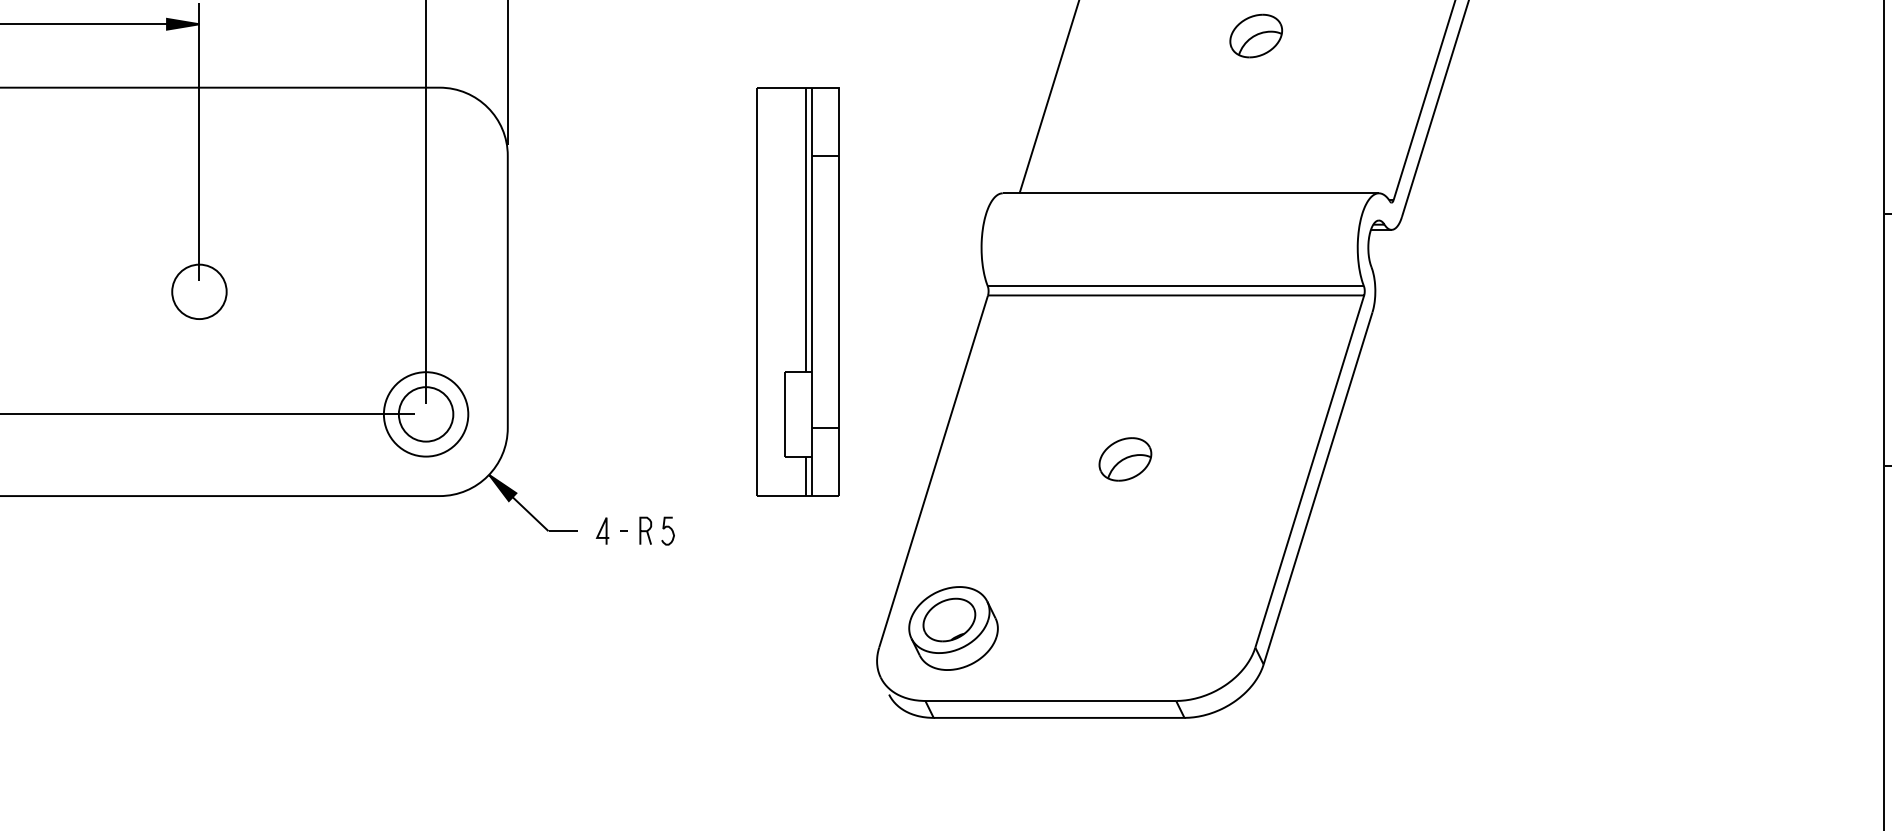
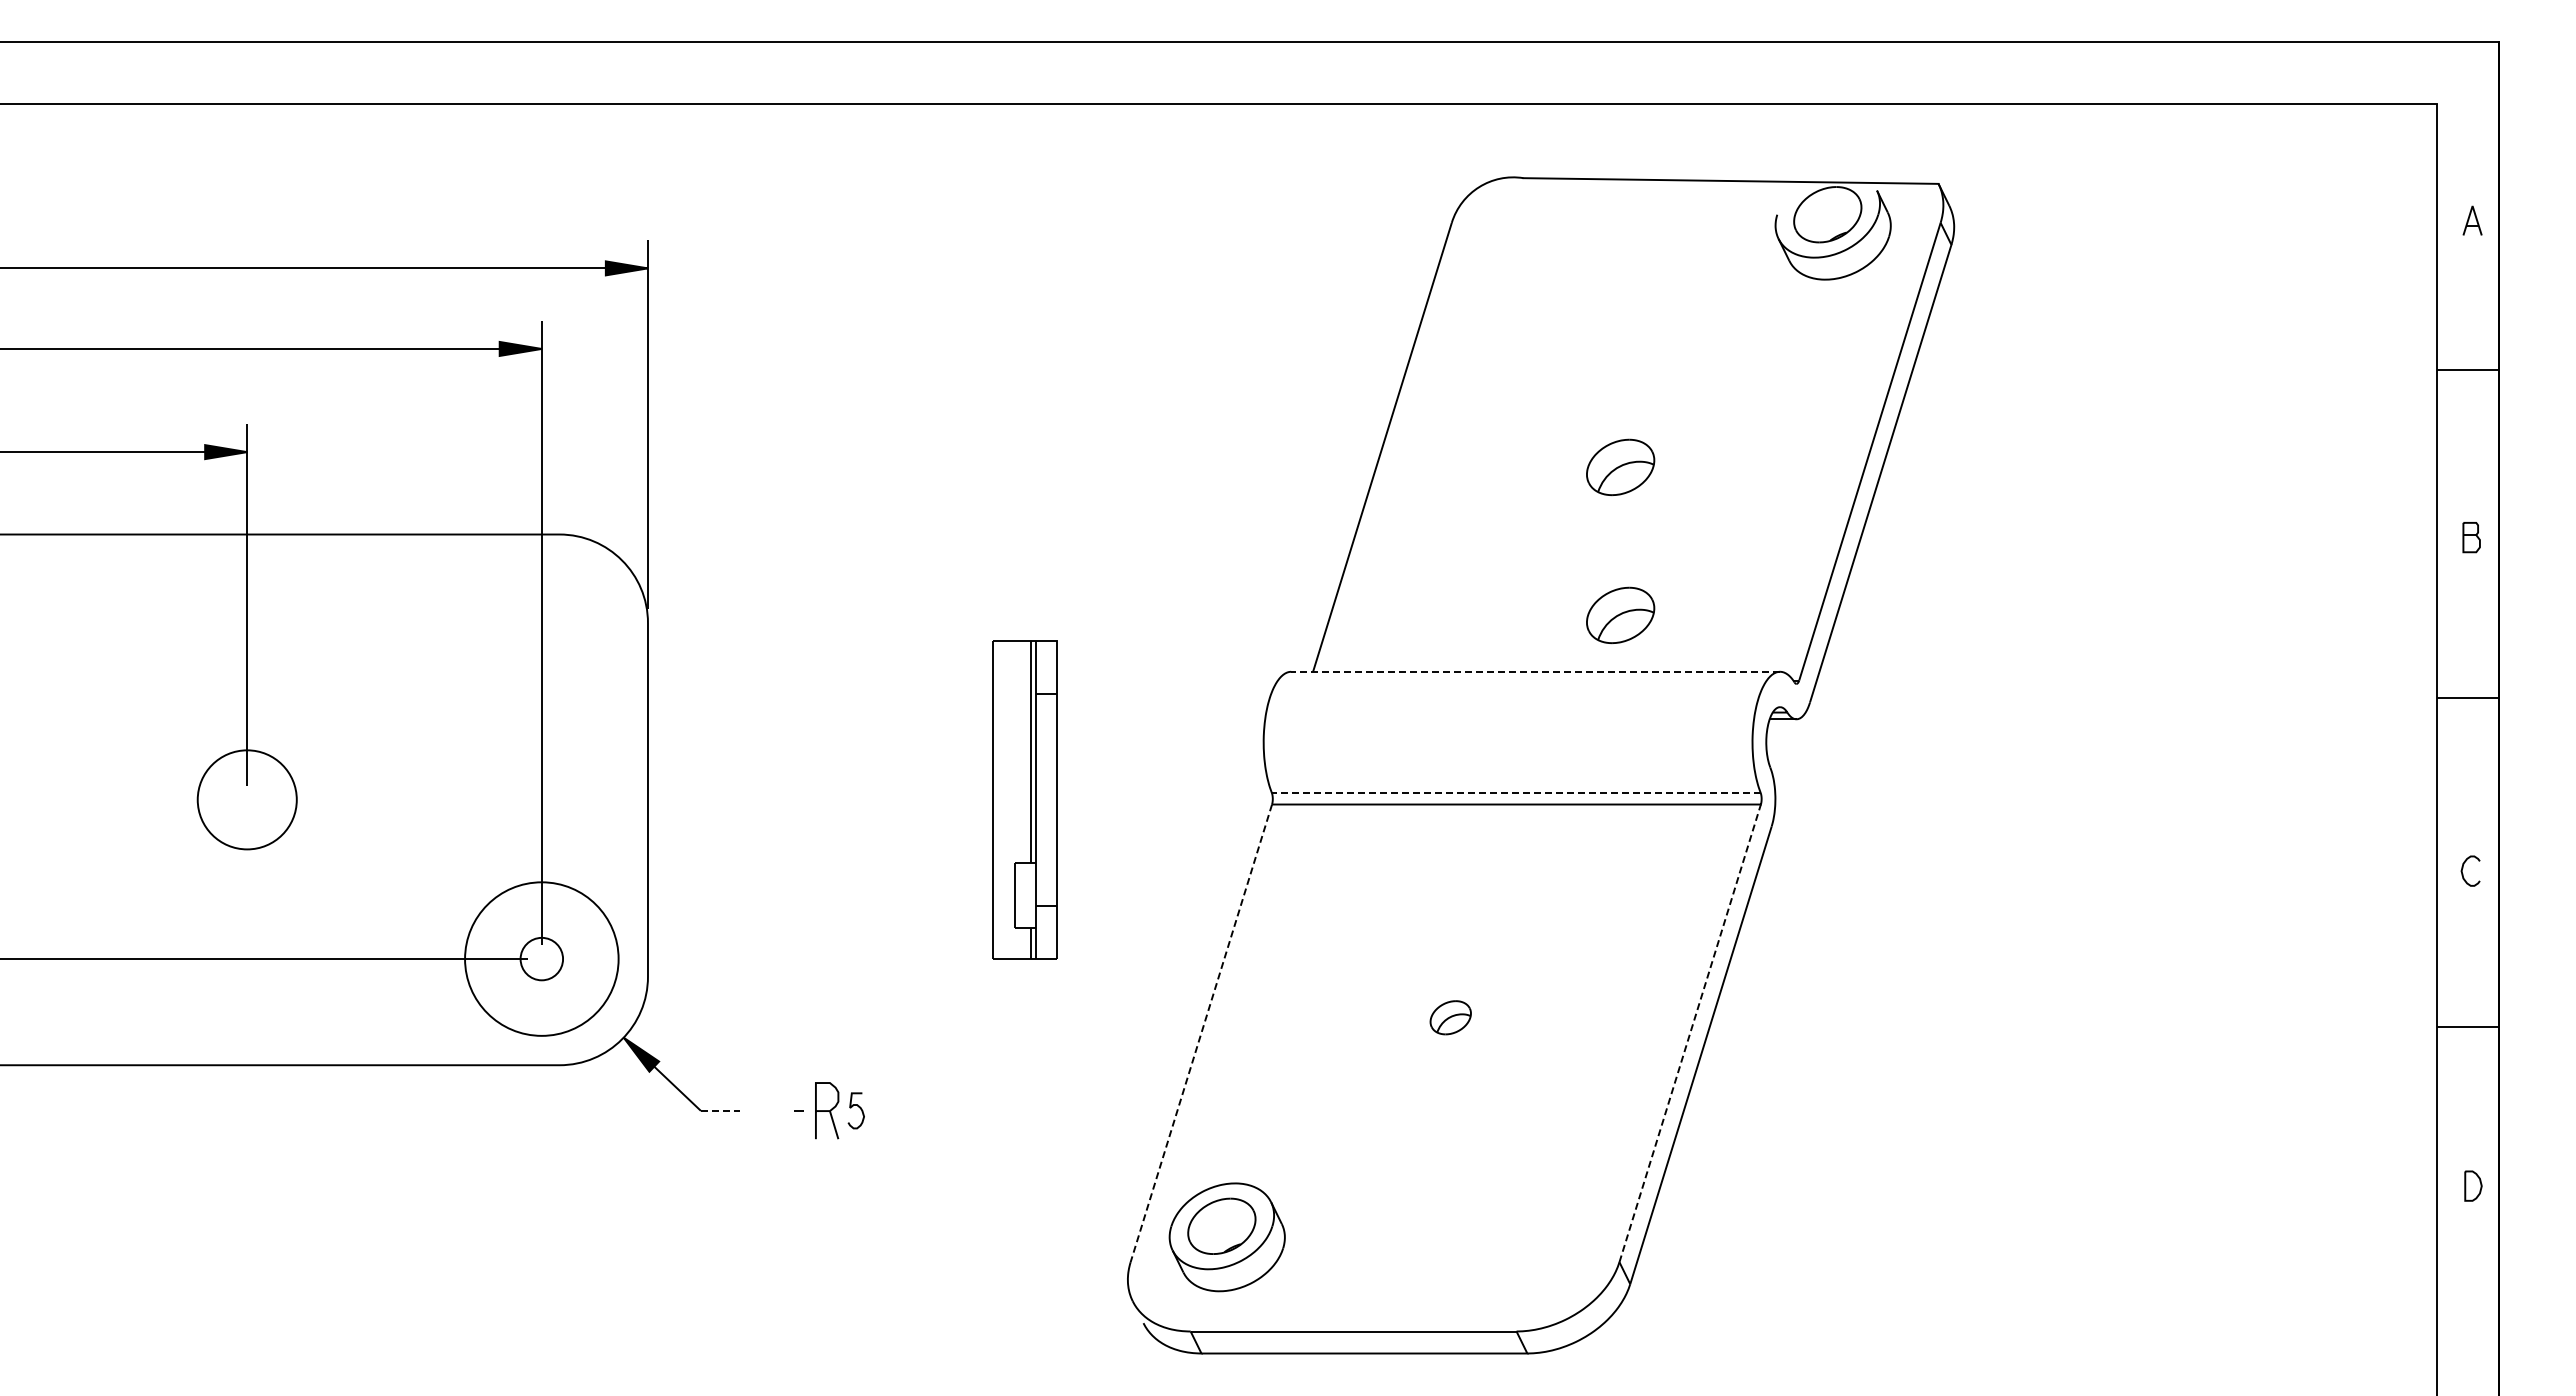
part: (1256, 149) -> (1620, 614), added
line: (1190, 193) -> (1535, 671), solid -> dashed
line: (1175, 286) -> (1515, 792), solid -> dashed
circle: (198, 291) -> (246, 799), size x1.4
part: (797, 291) -> (1024, 799), size x0.6
circle: (425, 413) -> (541, 958), size x0.6
circle: (425, 413) -> (541, 958), size x1.4
part: (1125, 459) -> (1450, 1017), size x0.6
line: (933, 471) -> (1201, 1033), solid -> dashed
line: (1310, 471) -> (1690, 1033), solid -> dashed
line: (563, 530) -> (720, 1110), solid -> dashed
line: (601, 530) -> (769, 1110), removed
part: (645, 530) -> (827, 1110), size x1.6

